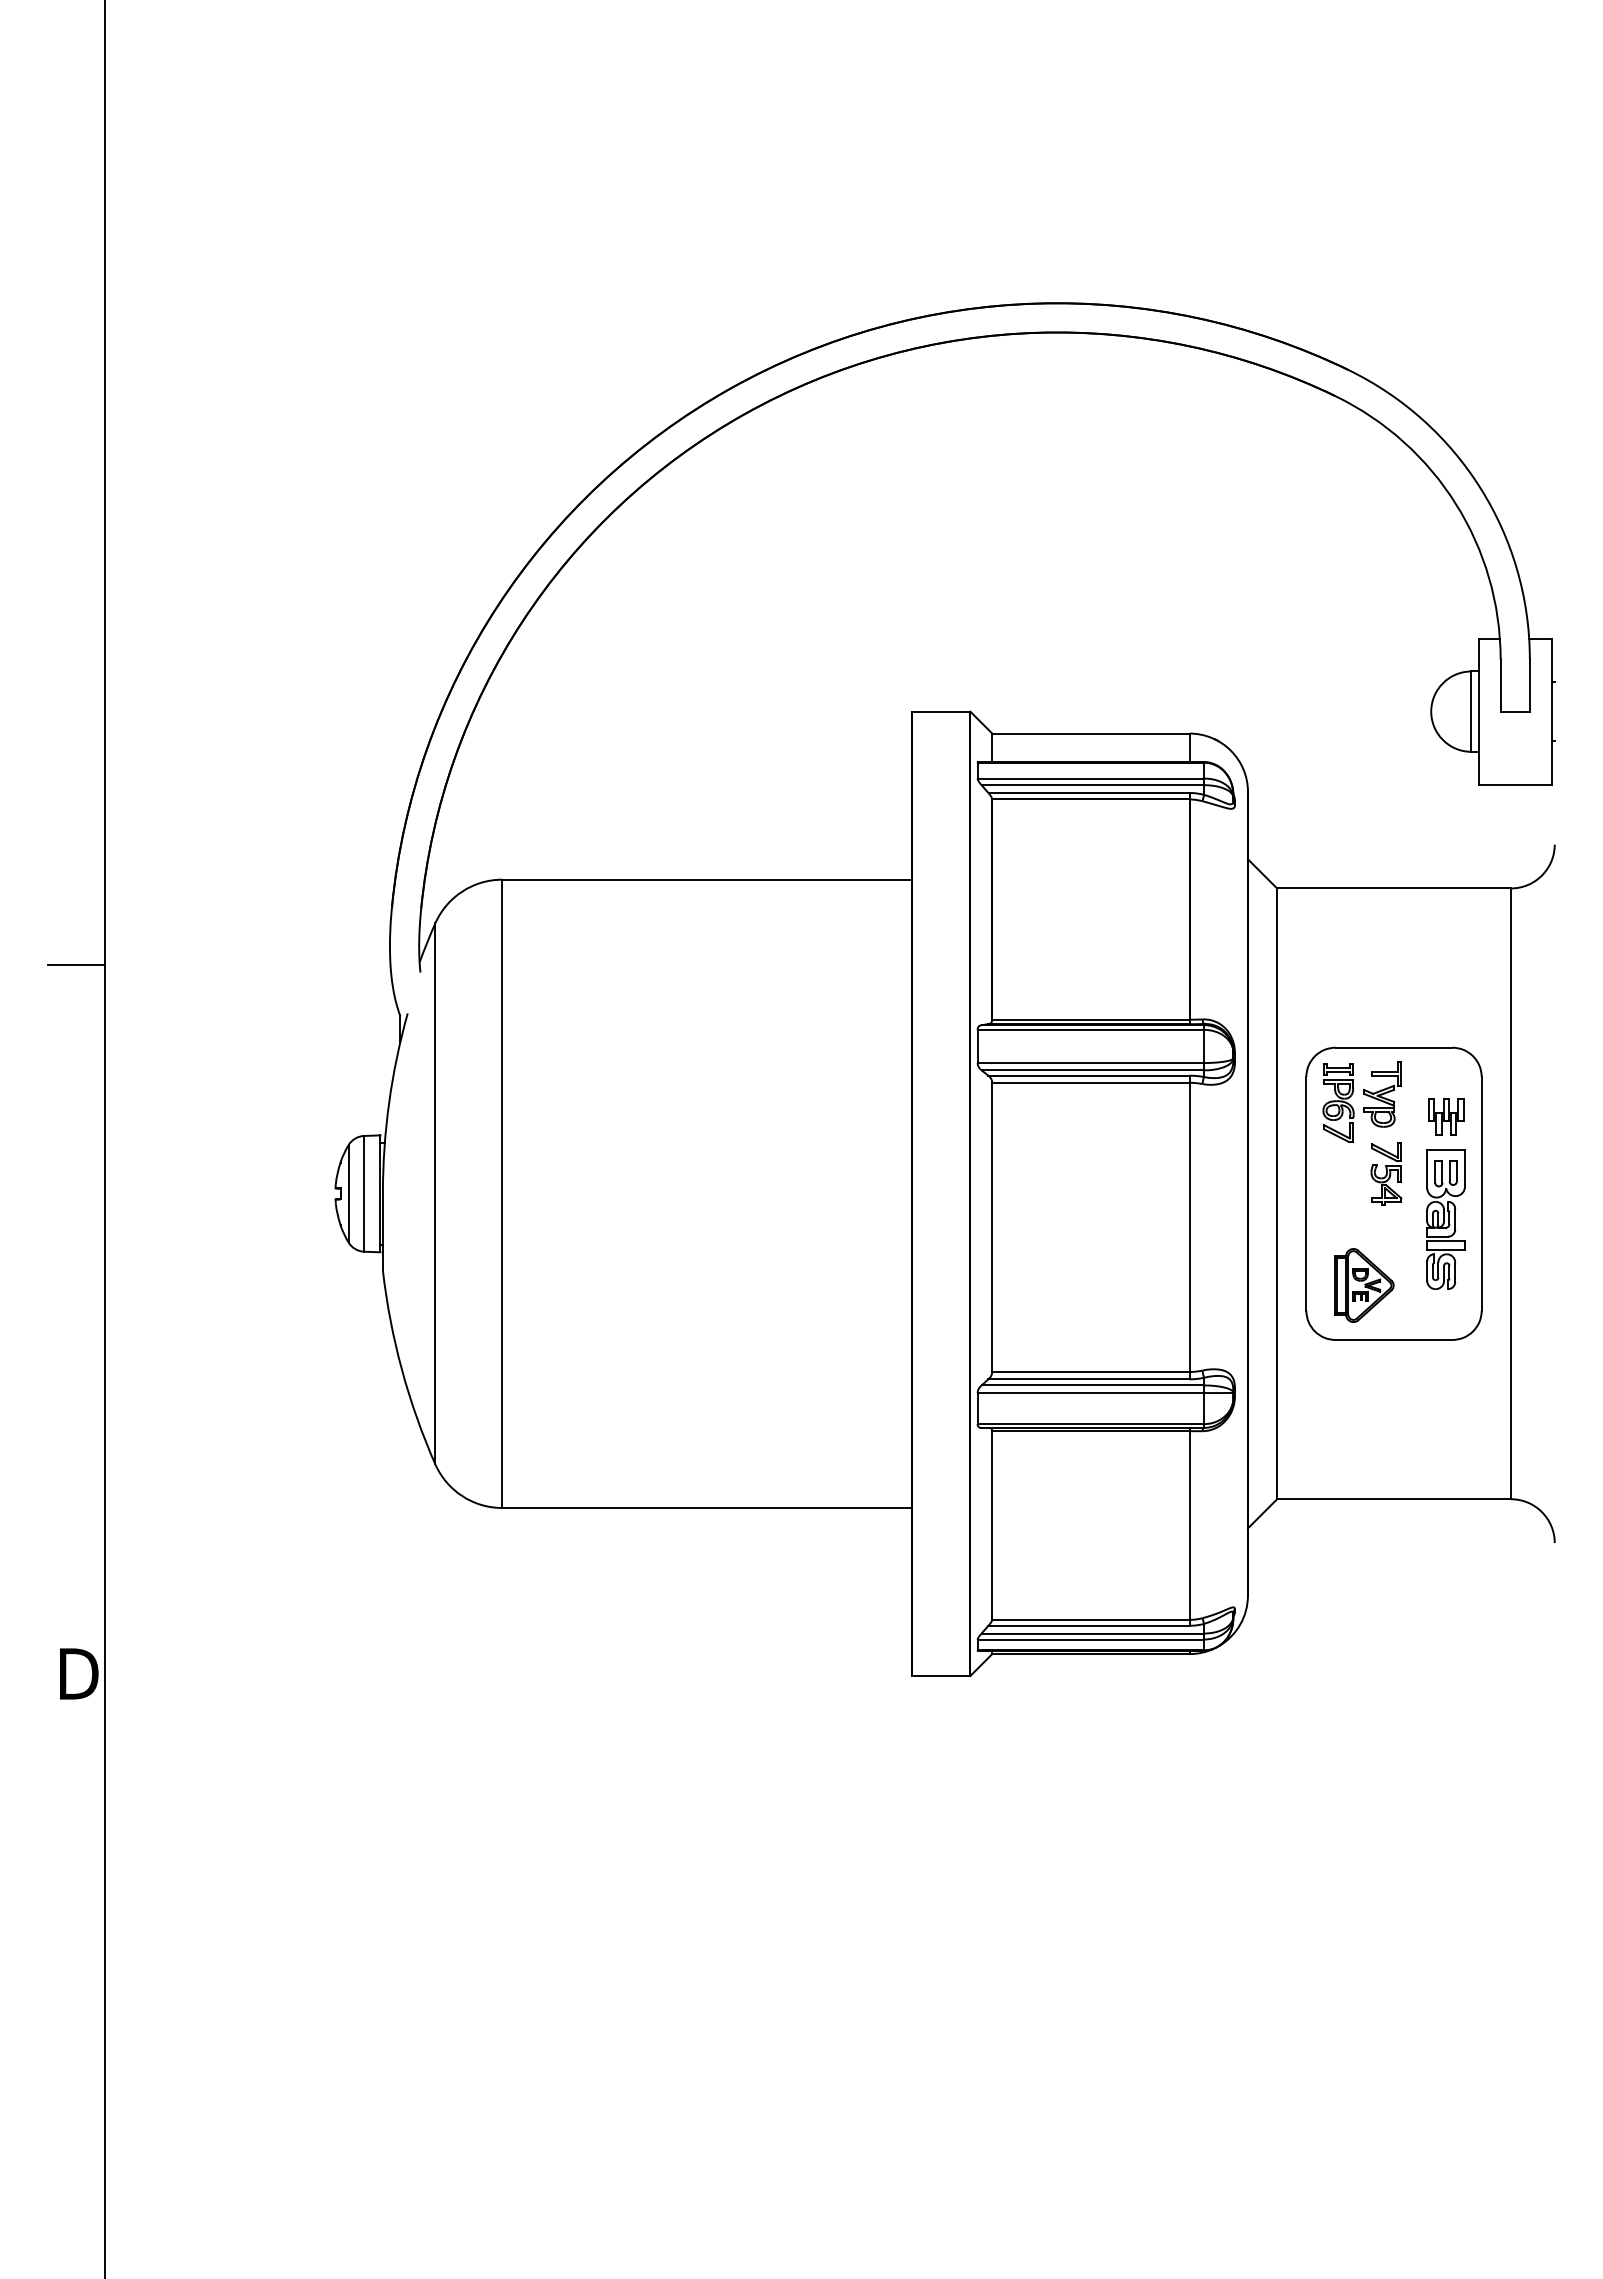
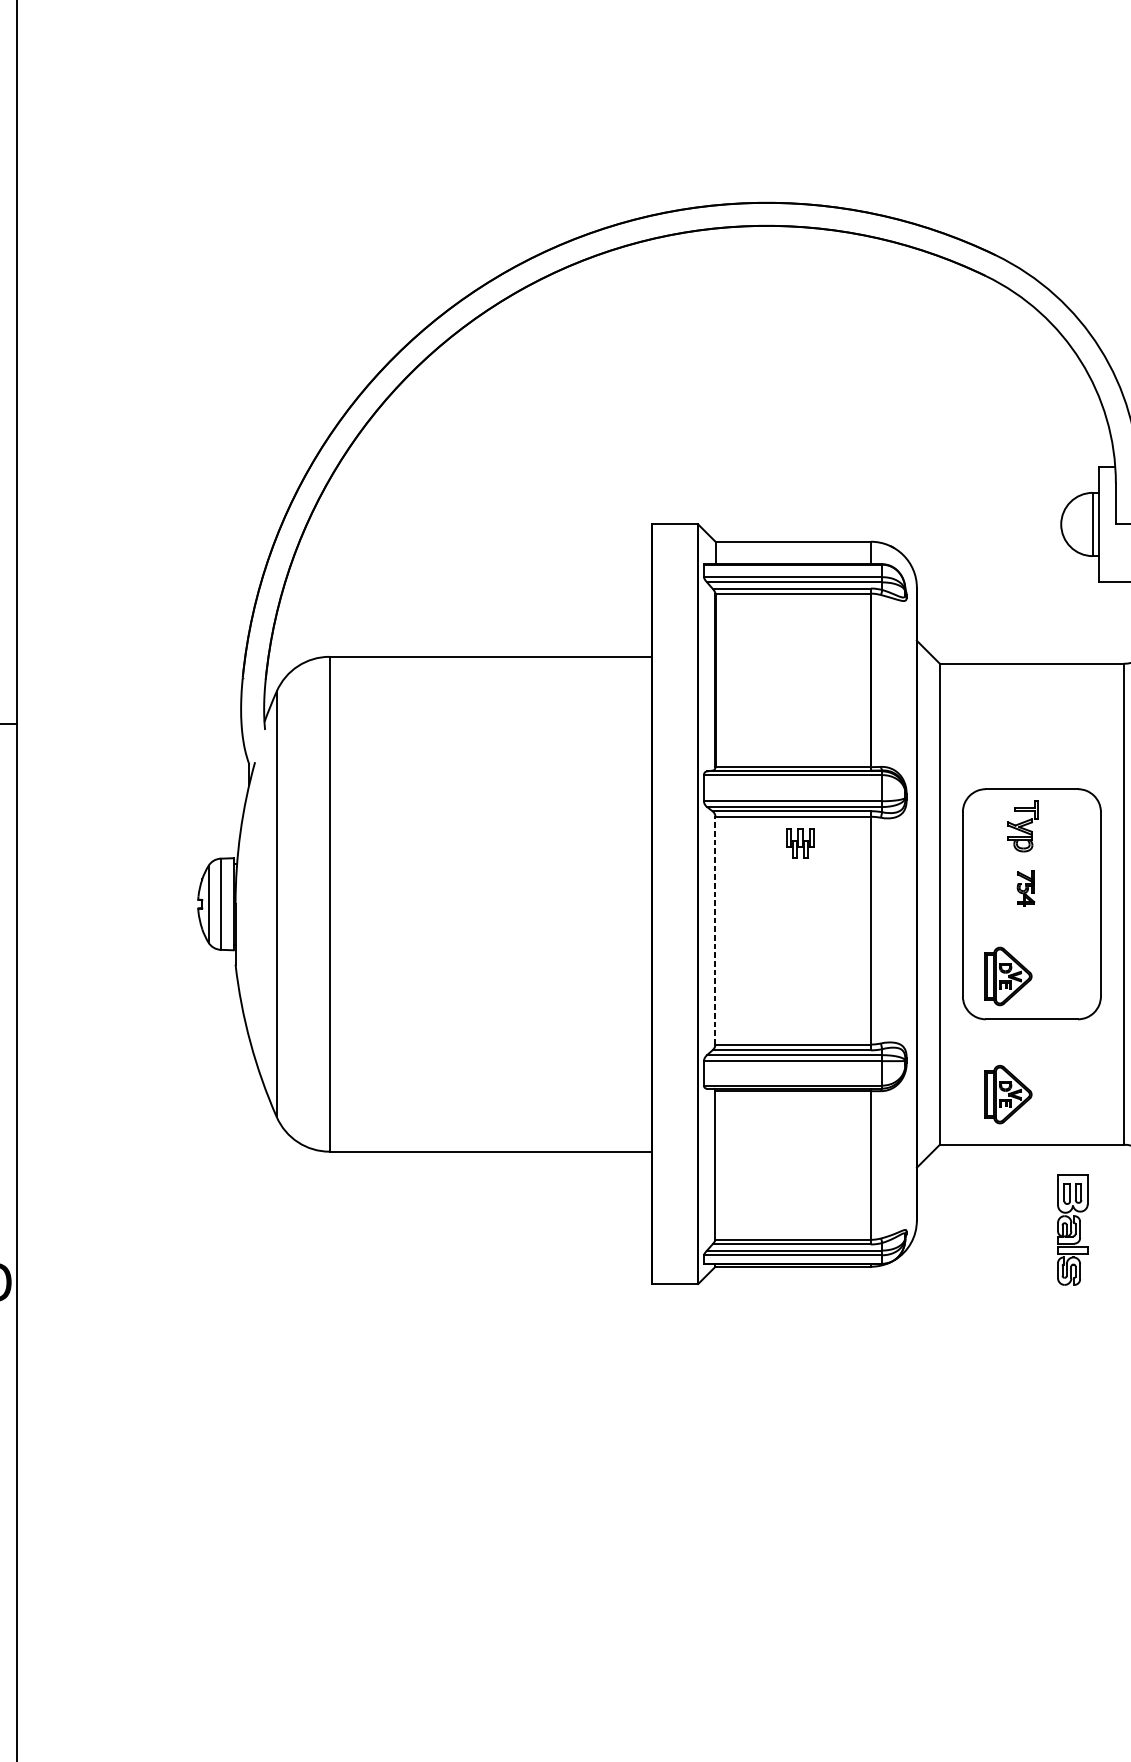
part: (1338, 1102) -> (988, 832), removed
part: (1446, 1116) -> (800, 843), moved
part: (1386, 1173) -> (1025, 888), size x0.7
part: (1445, 1219) -> (1072, 1230), moved
line: (992, 1227) -> (715, 930), solid -> dashed
part: (1364, 1435) -> (1008, 1094), added

